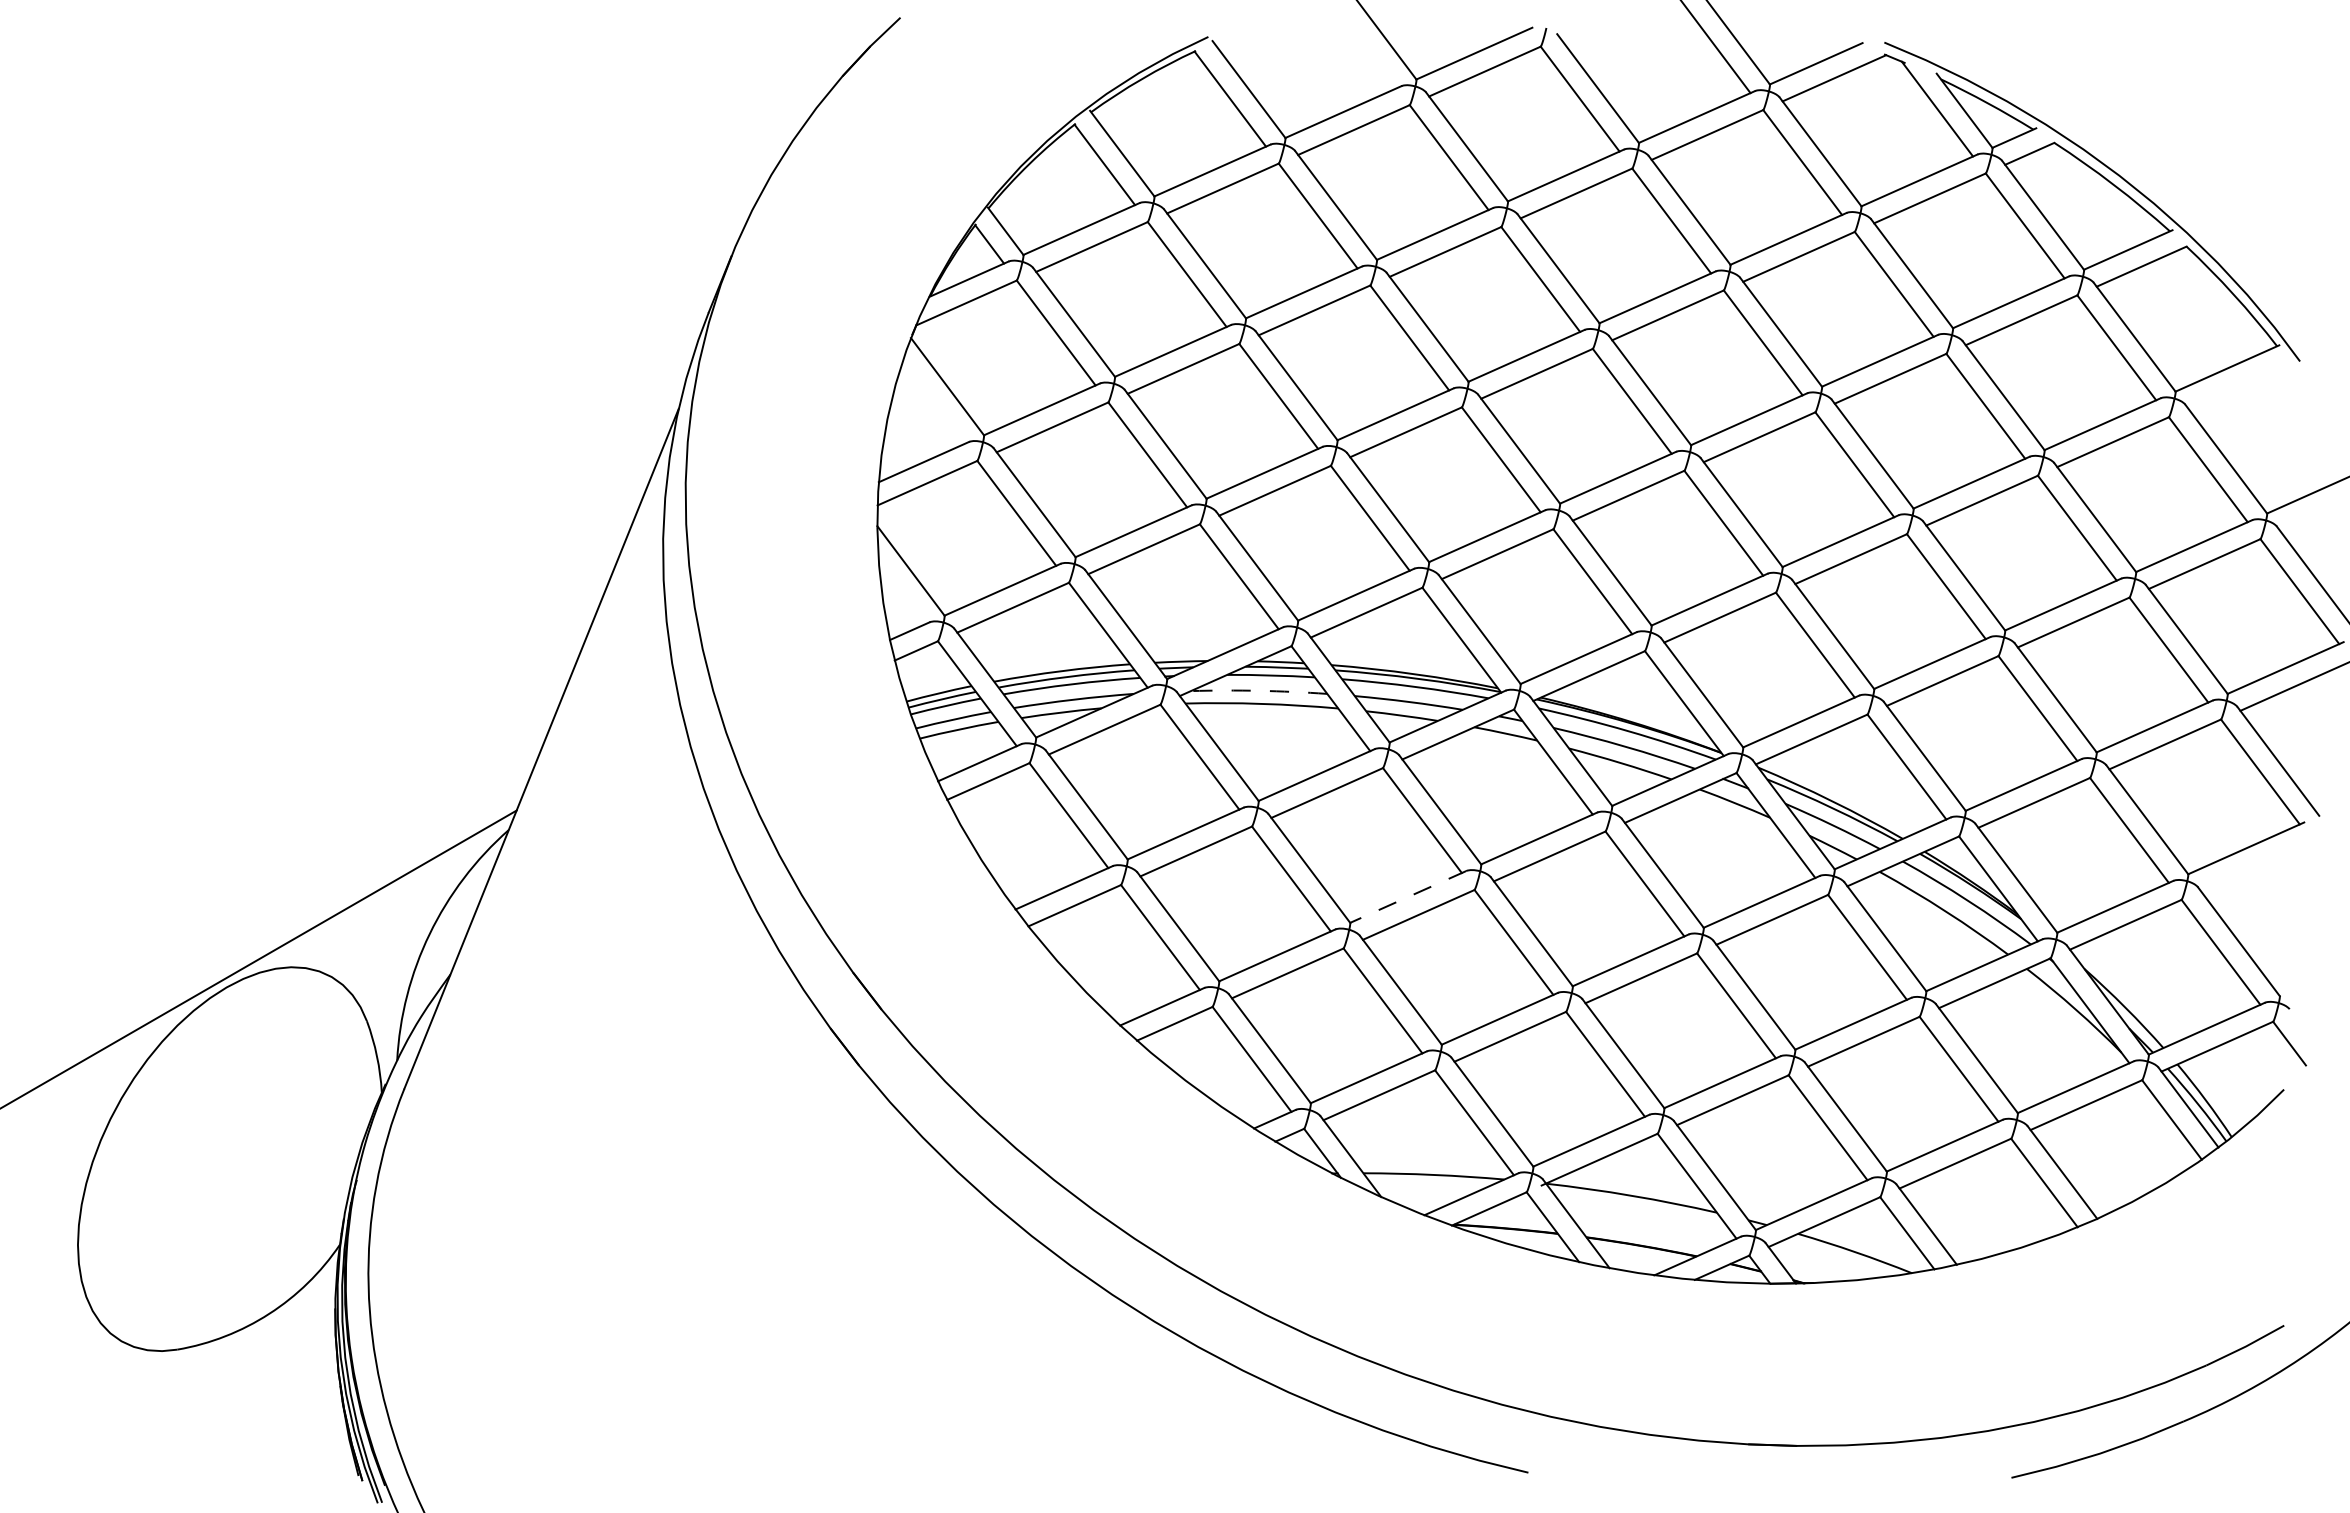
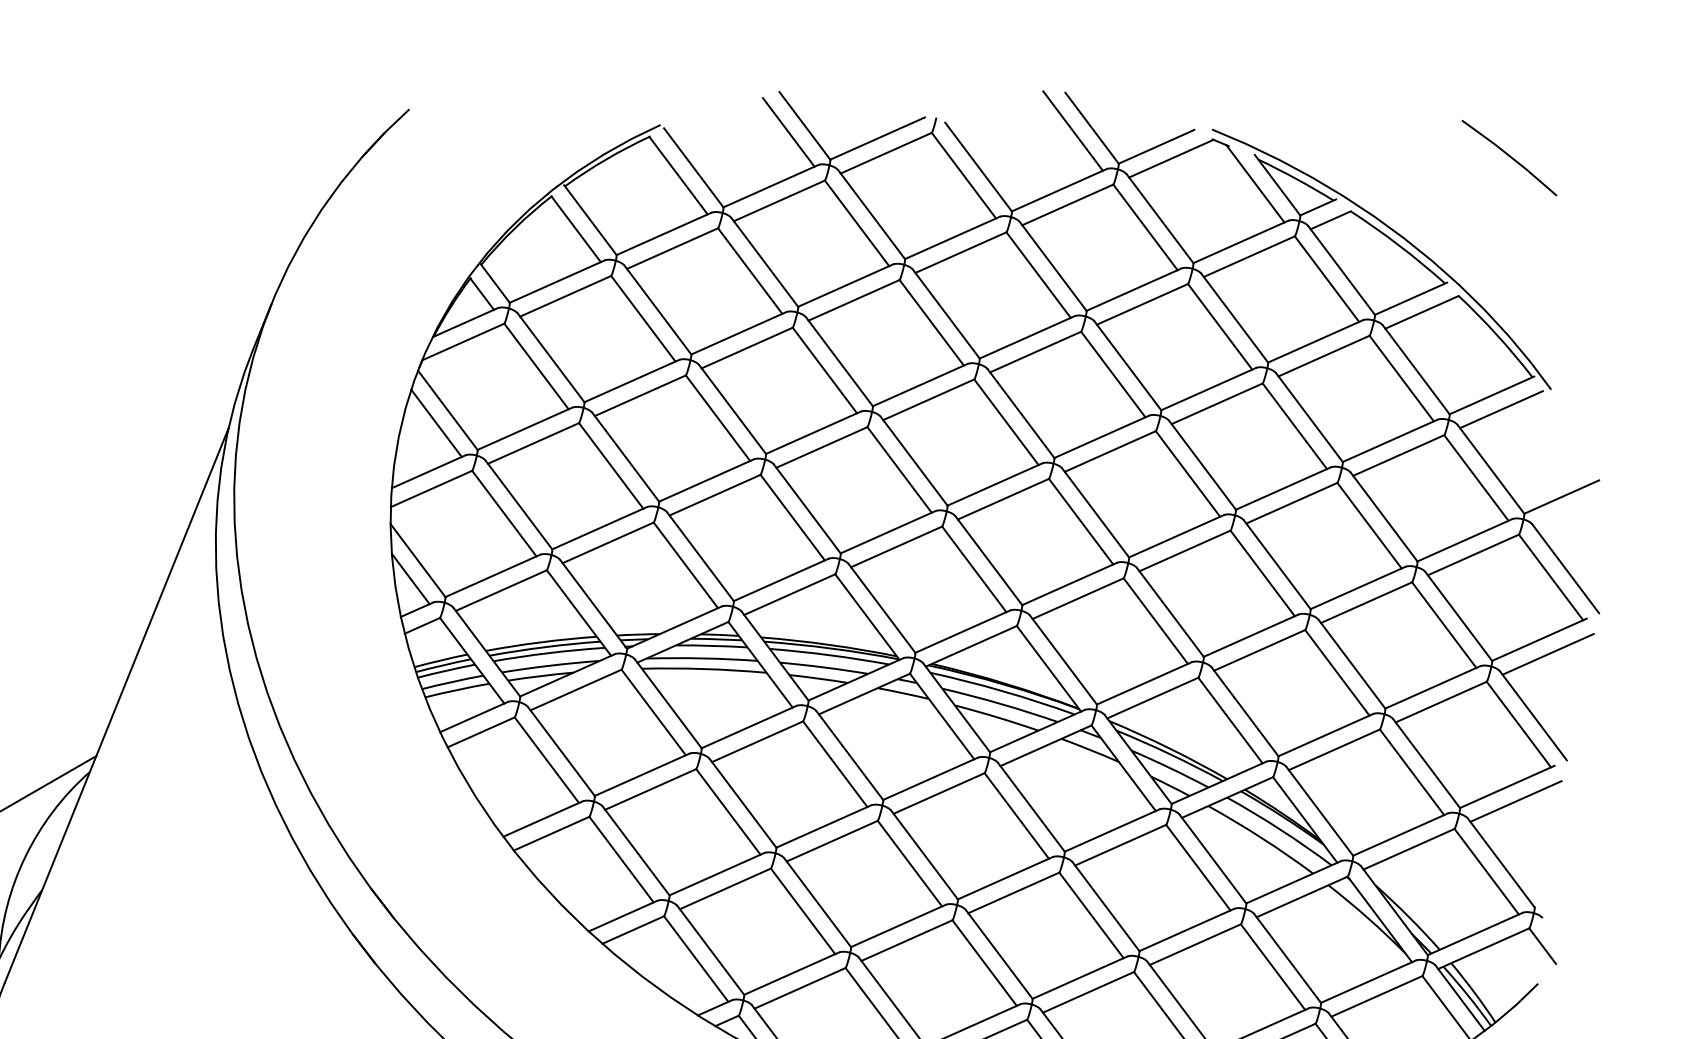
line: (1365, 45) -> (788, 131), added
line: (2249, 76) -> (1509, 157), added
line: (2238, 385) -> (1501, 409), added
line: (933, 402) -> (436, 423), added
line: (901, 593) -> (410, 578), added
arc: (1259, 690) -> (702, 658), dashed -> solid
line: (2256, 866) -> (1515, 801), added
line: (1408, 896) -> (823, 826), dashed -> solid

